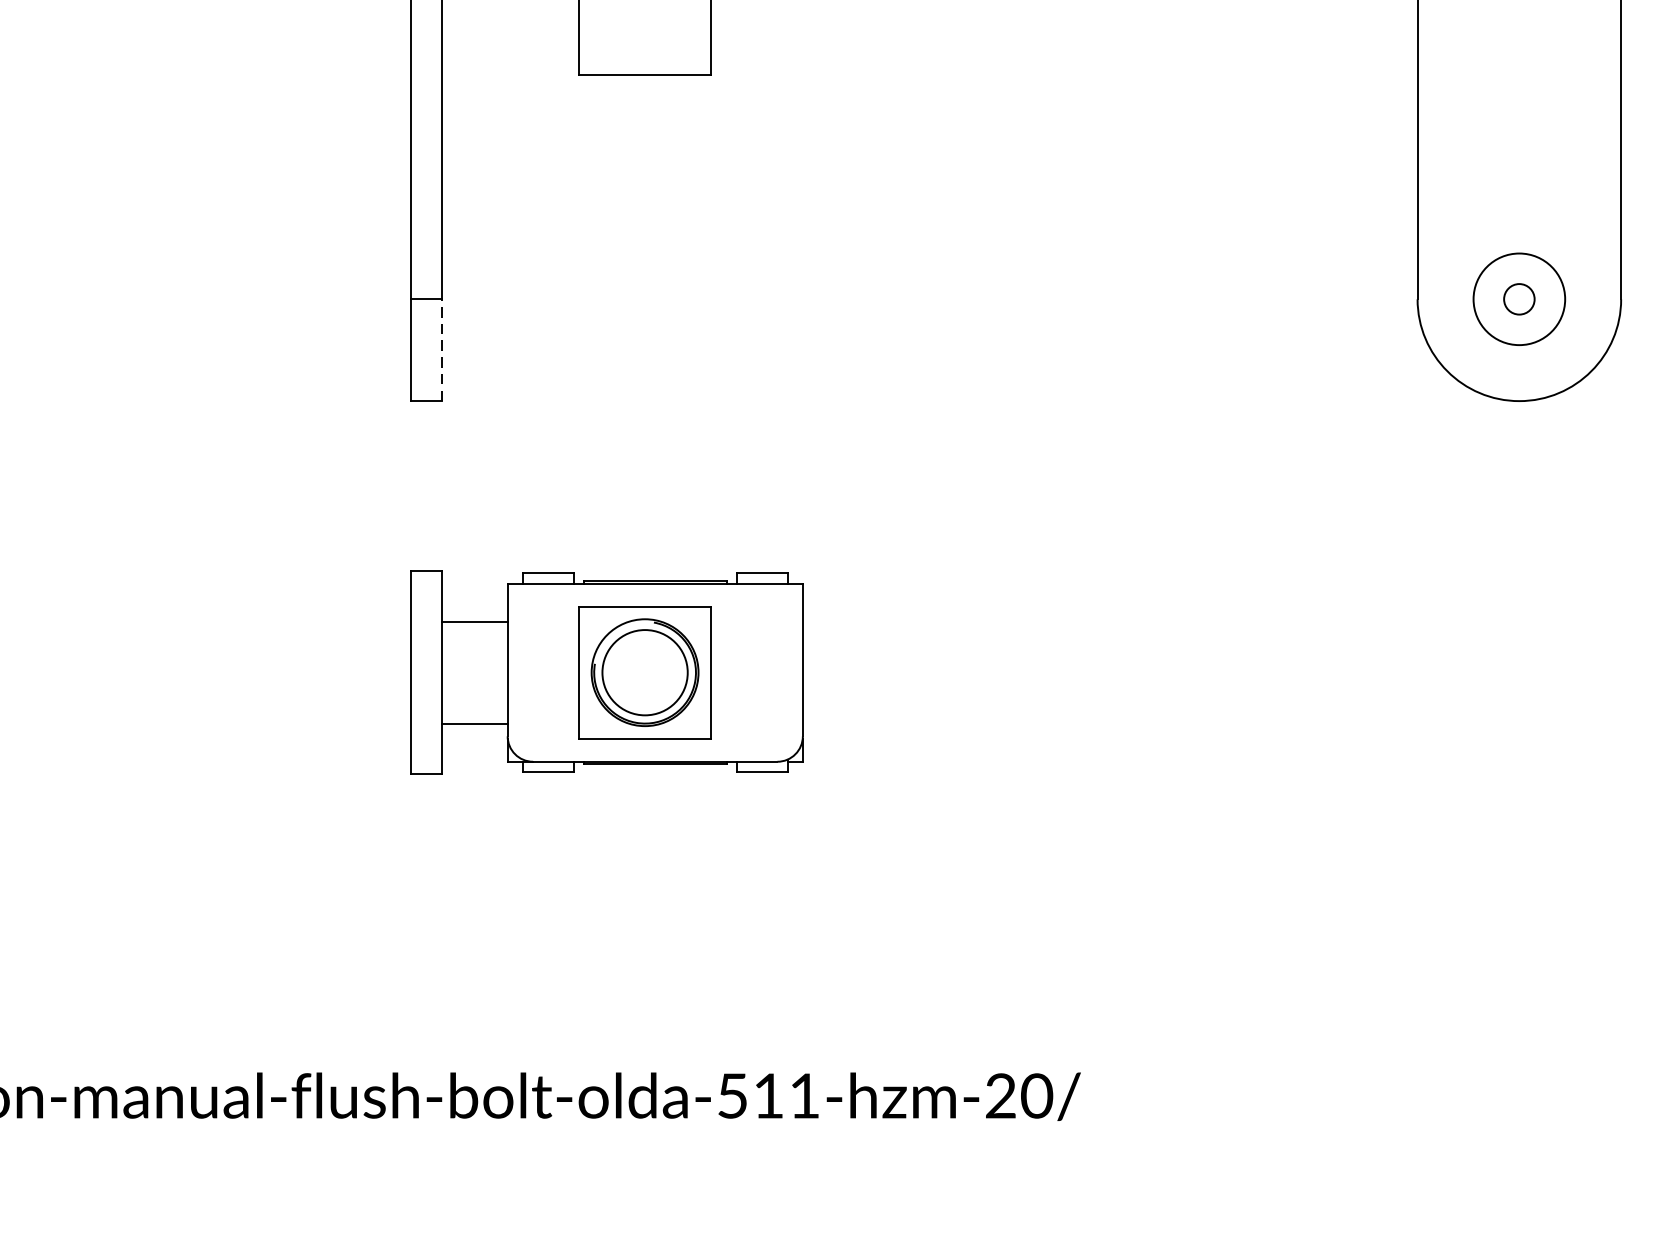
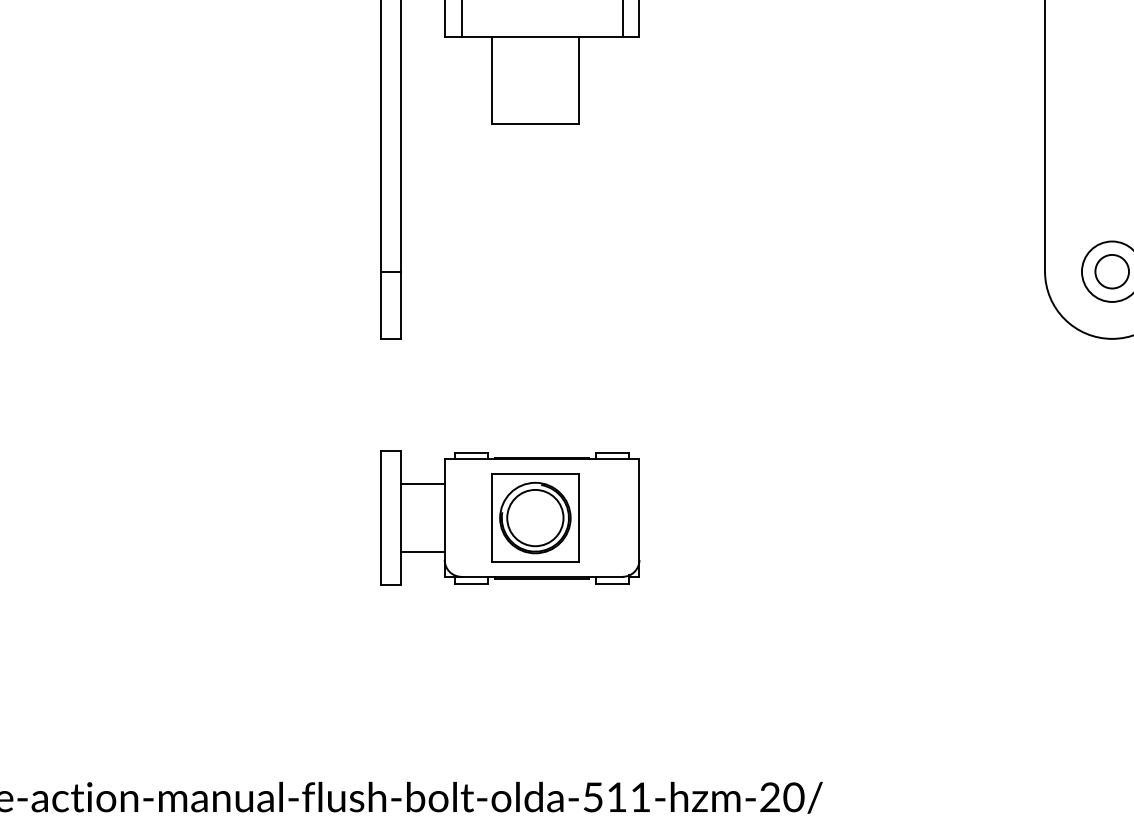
circle: (1518, 298) -> (1111, 271), size x1.67
line: (442, 350) -> (401, 305), dashed -> solid

